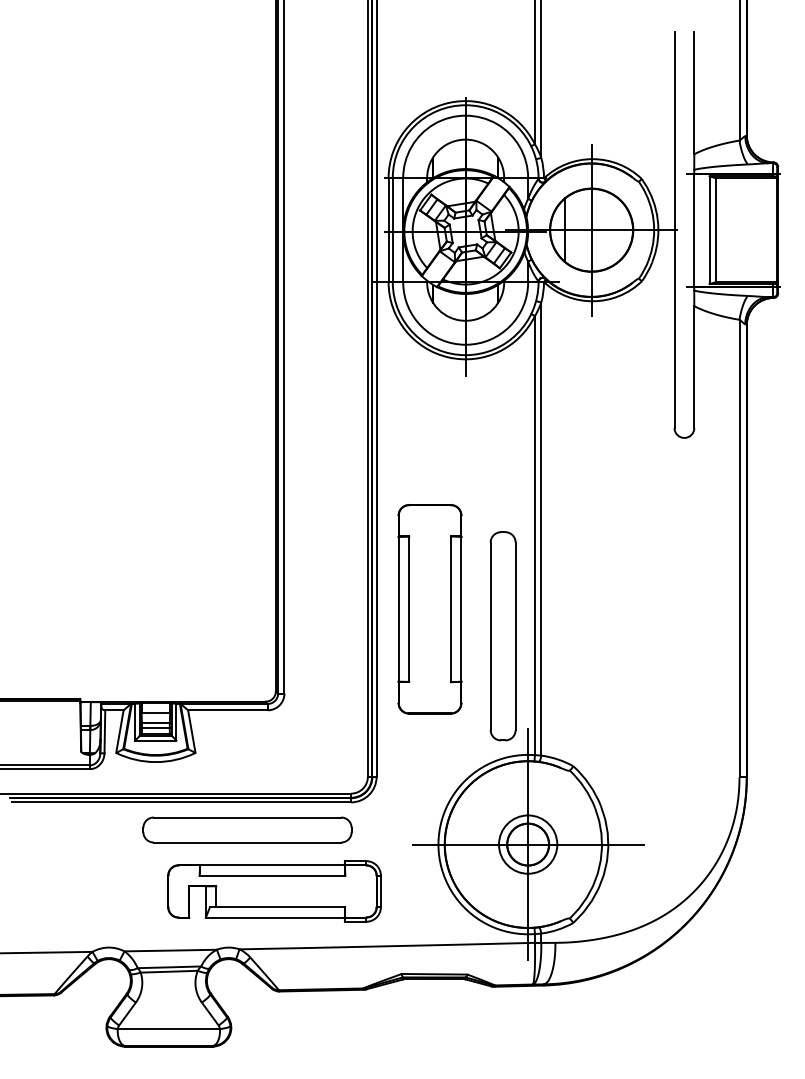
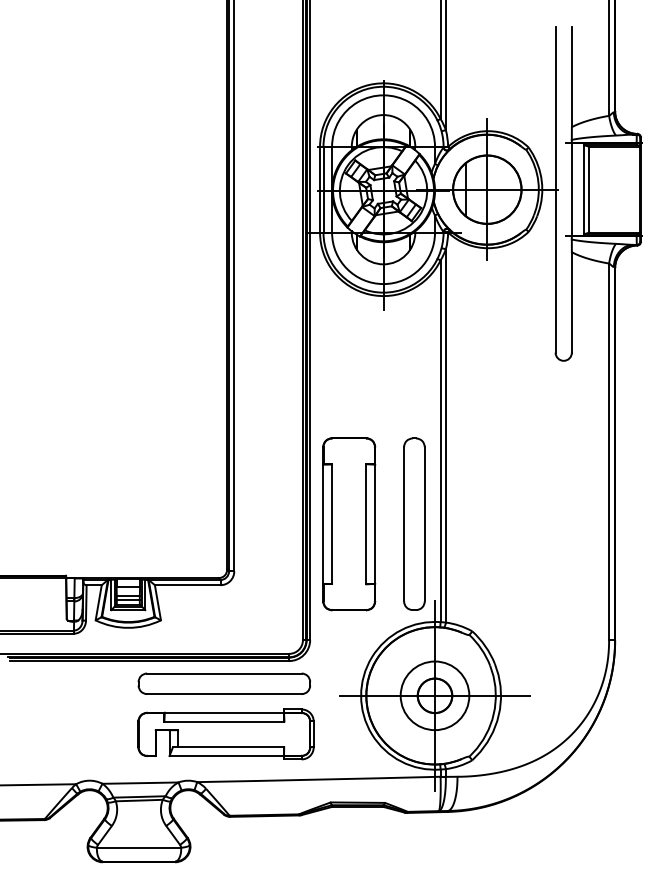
part: (429, 609) -> (348, 524), moved
part: (247, 829) -> (224, 683), moved
circle: (527, 844) -> (434, 695), size x1.43

